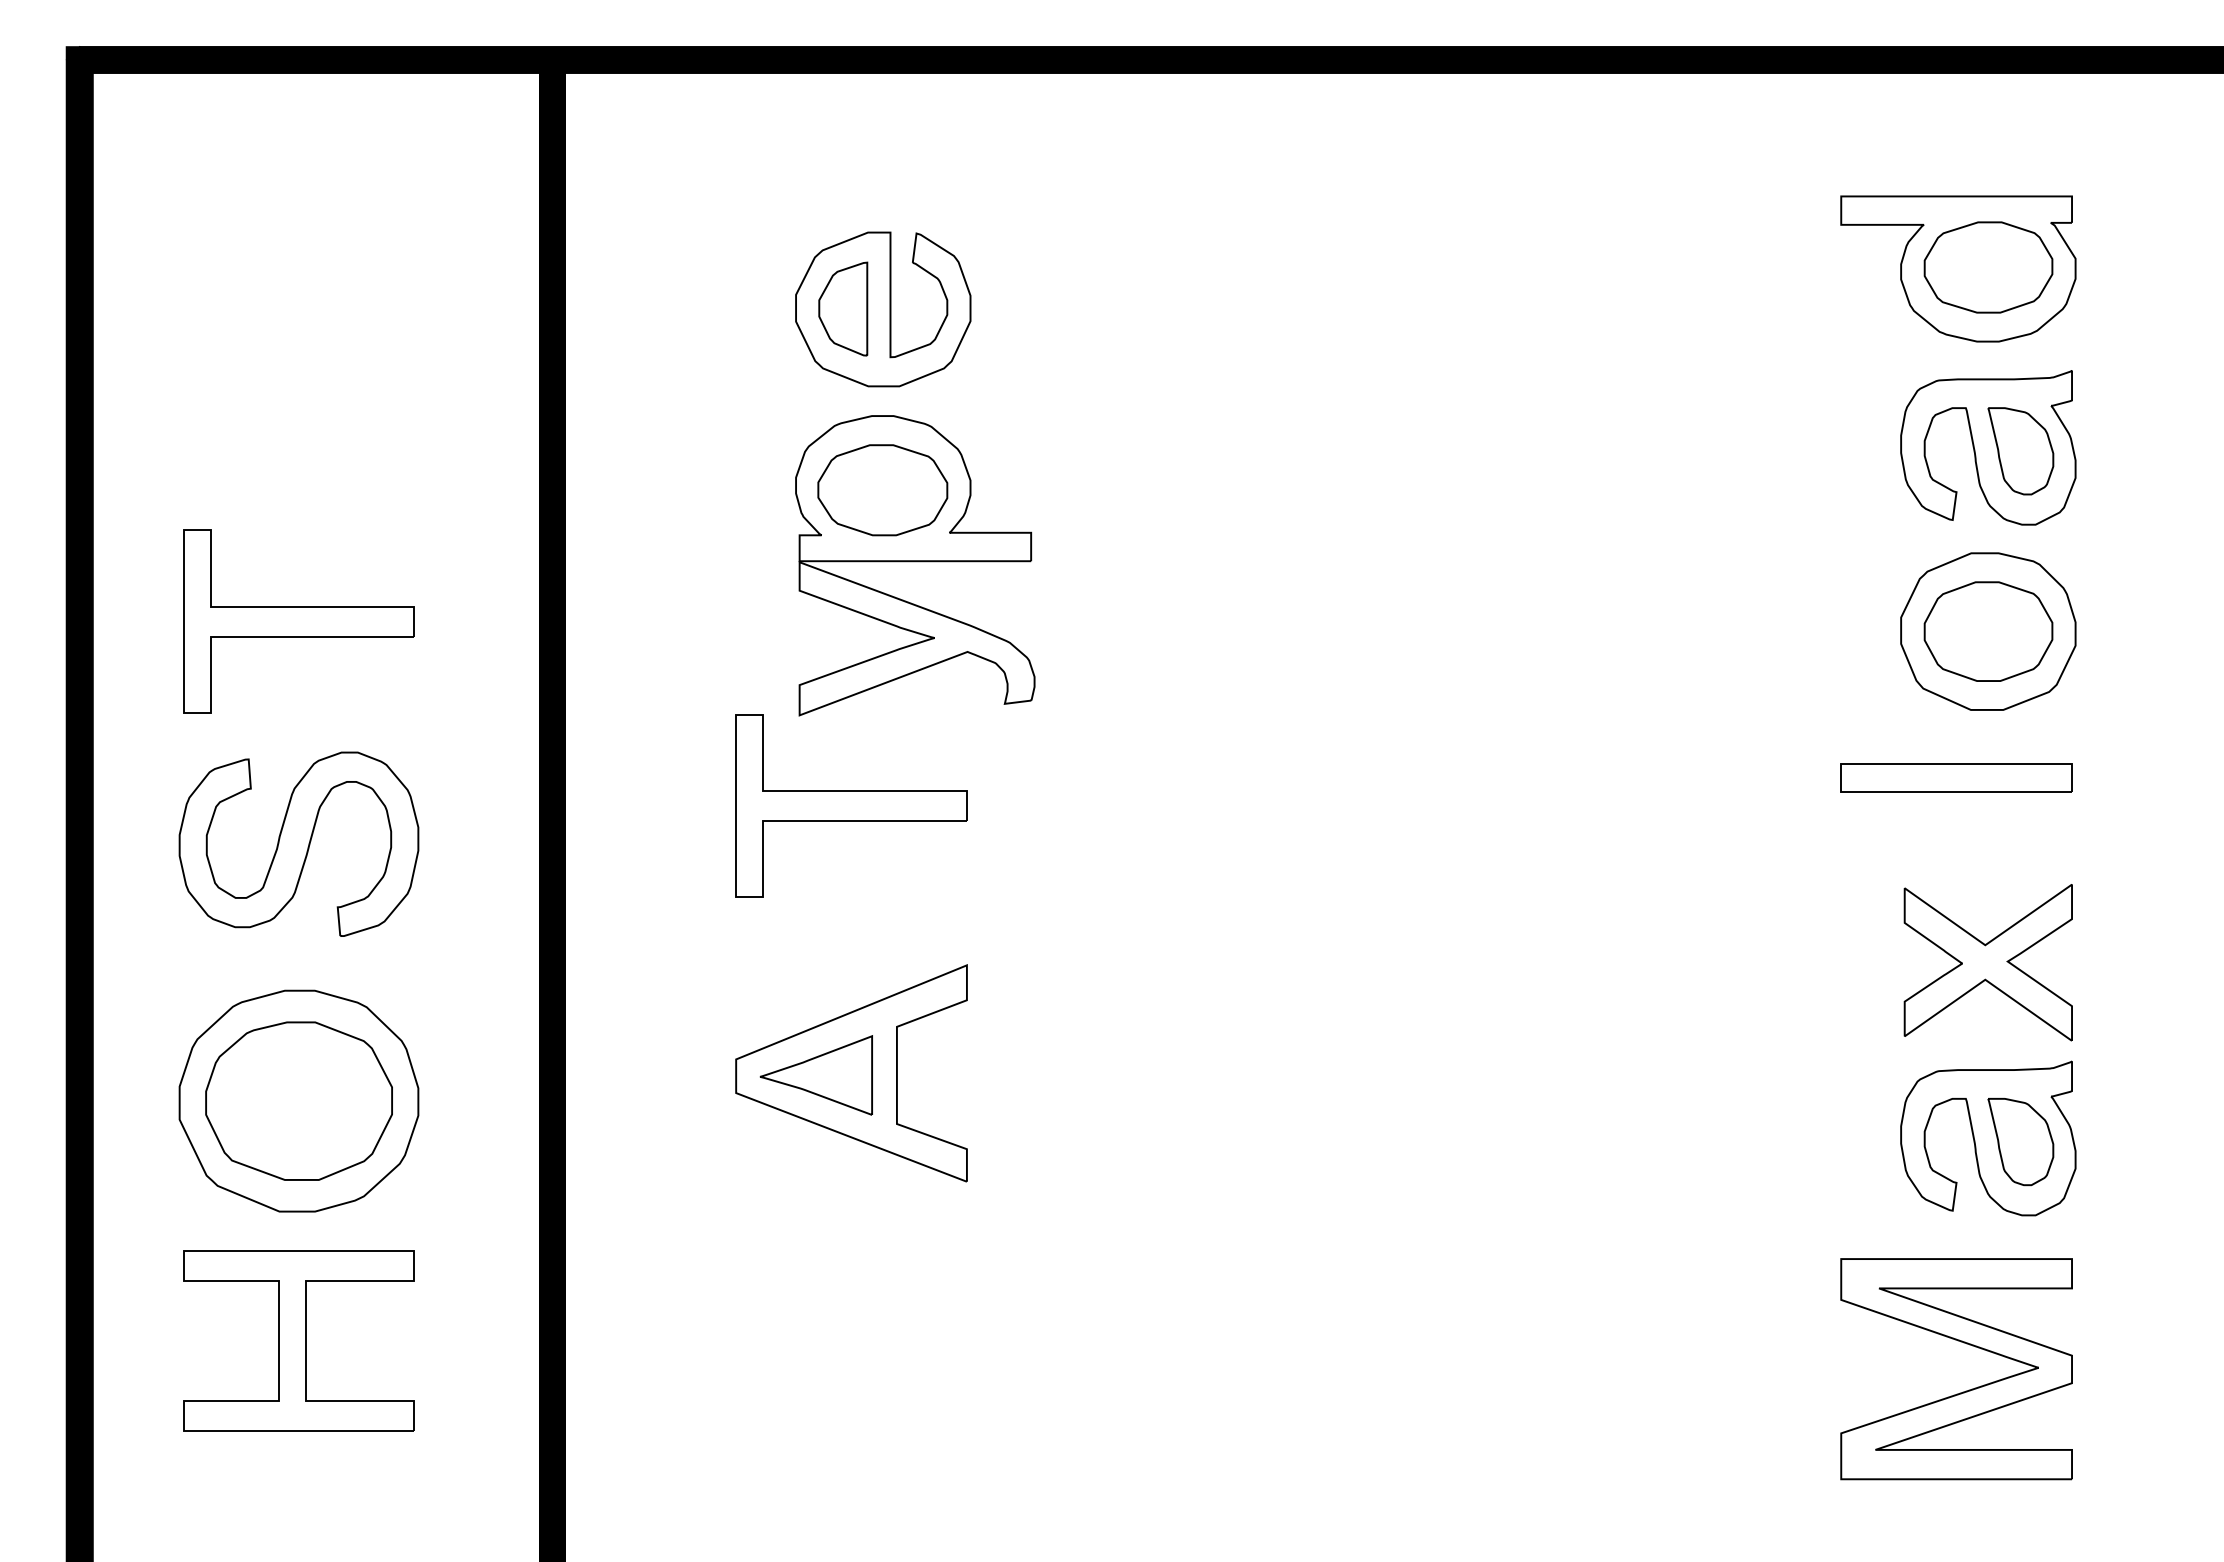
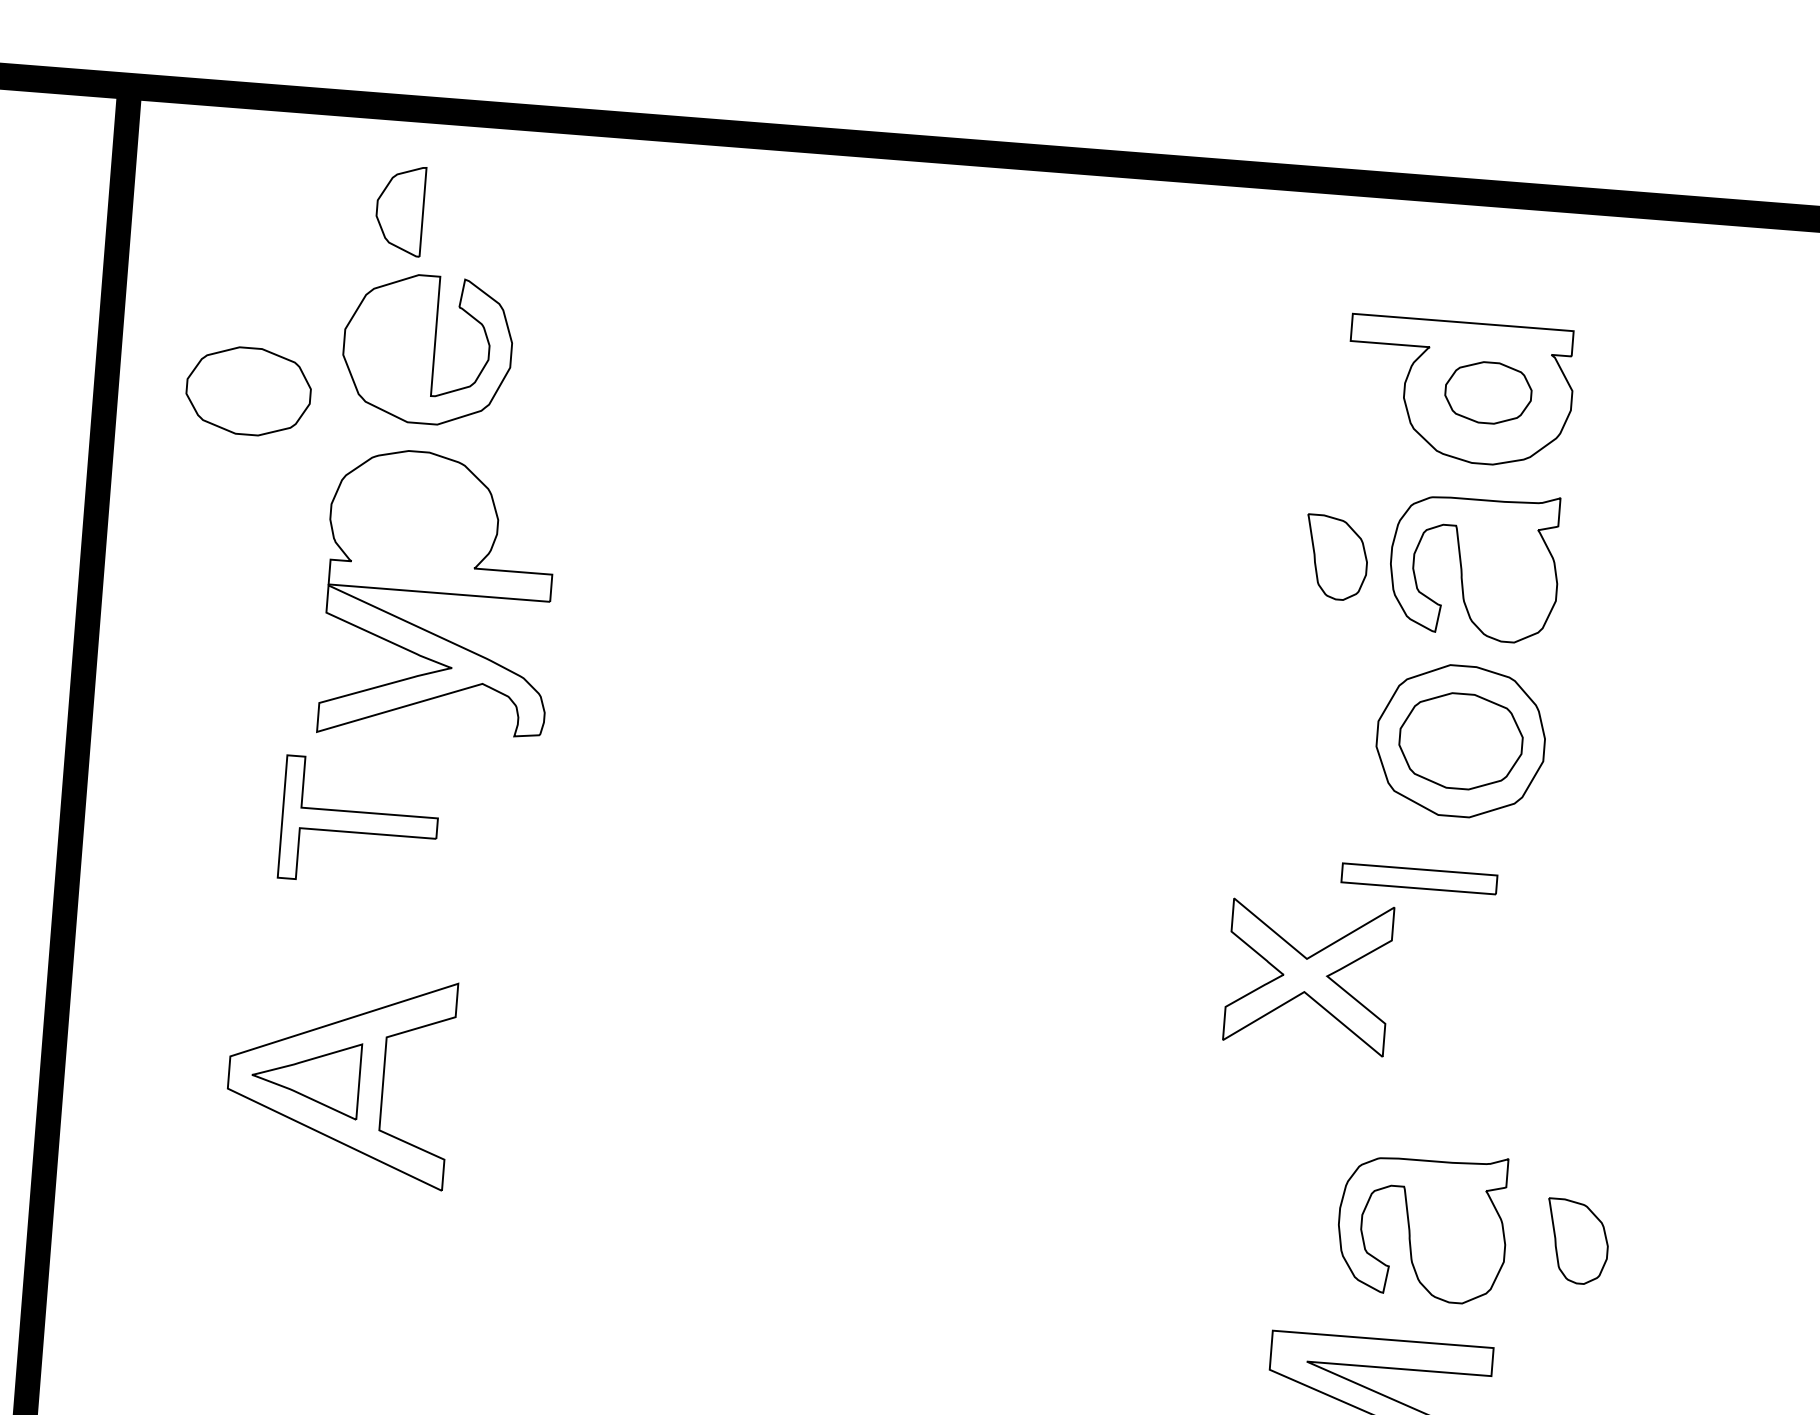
part: (1988, 267) -> (1488, 392), size x0.7
part: (843, 308) -> (400, 210), moved
part: (2020, 451) -> (1335, 558), moved
part: (882, 490) -> (248, 391), moved
part: (1956, 777) -> (1419, 878), size x0.7
part: (851, 805) -> (359, 822), size x0.7
part: (1987, 962) -> (1307, 975), moved
part: (2020, 1142) -> (1576, 1242), moved

